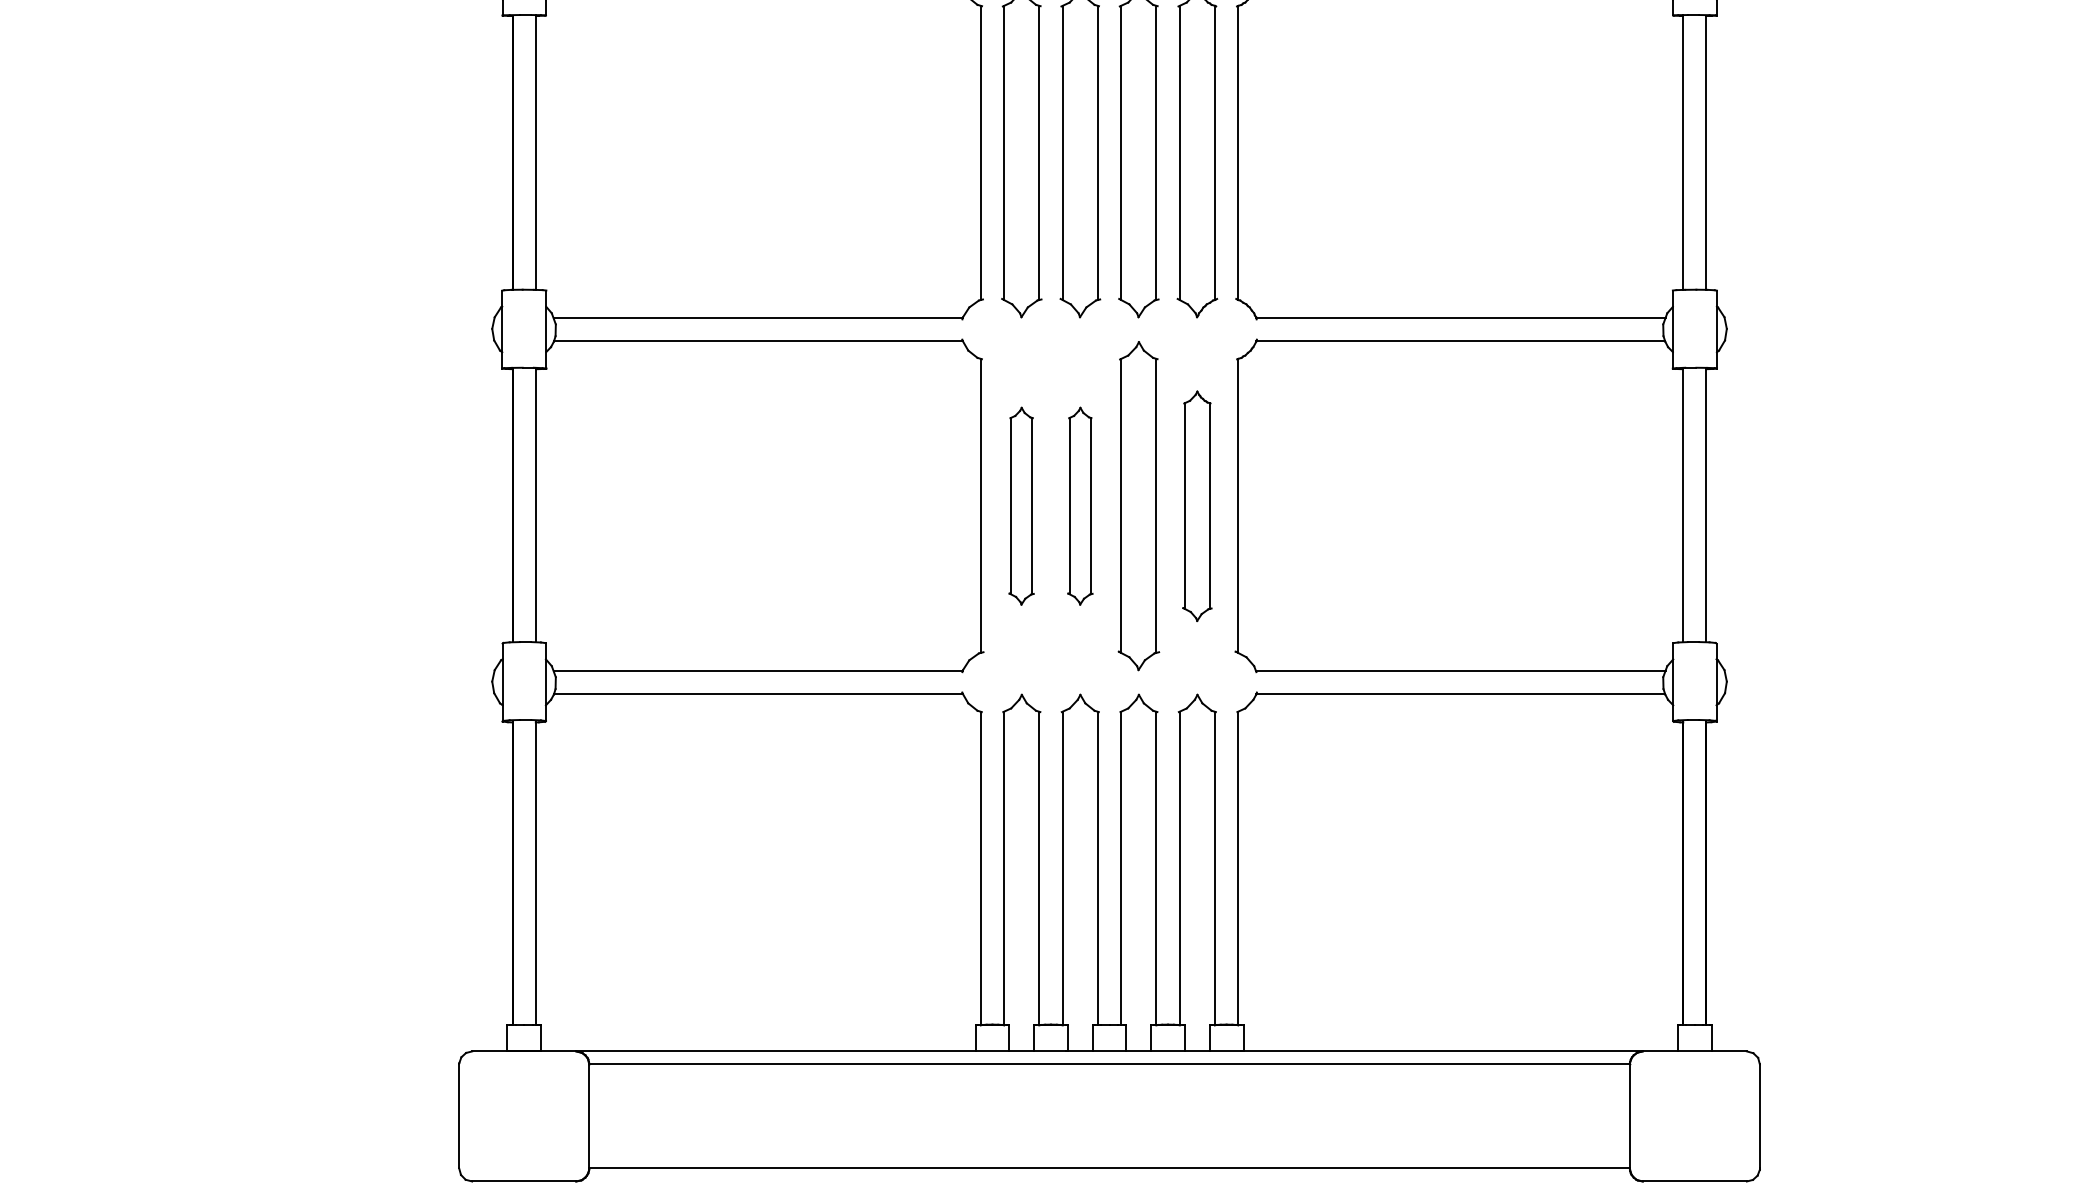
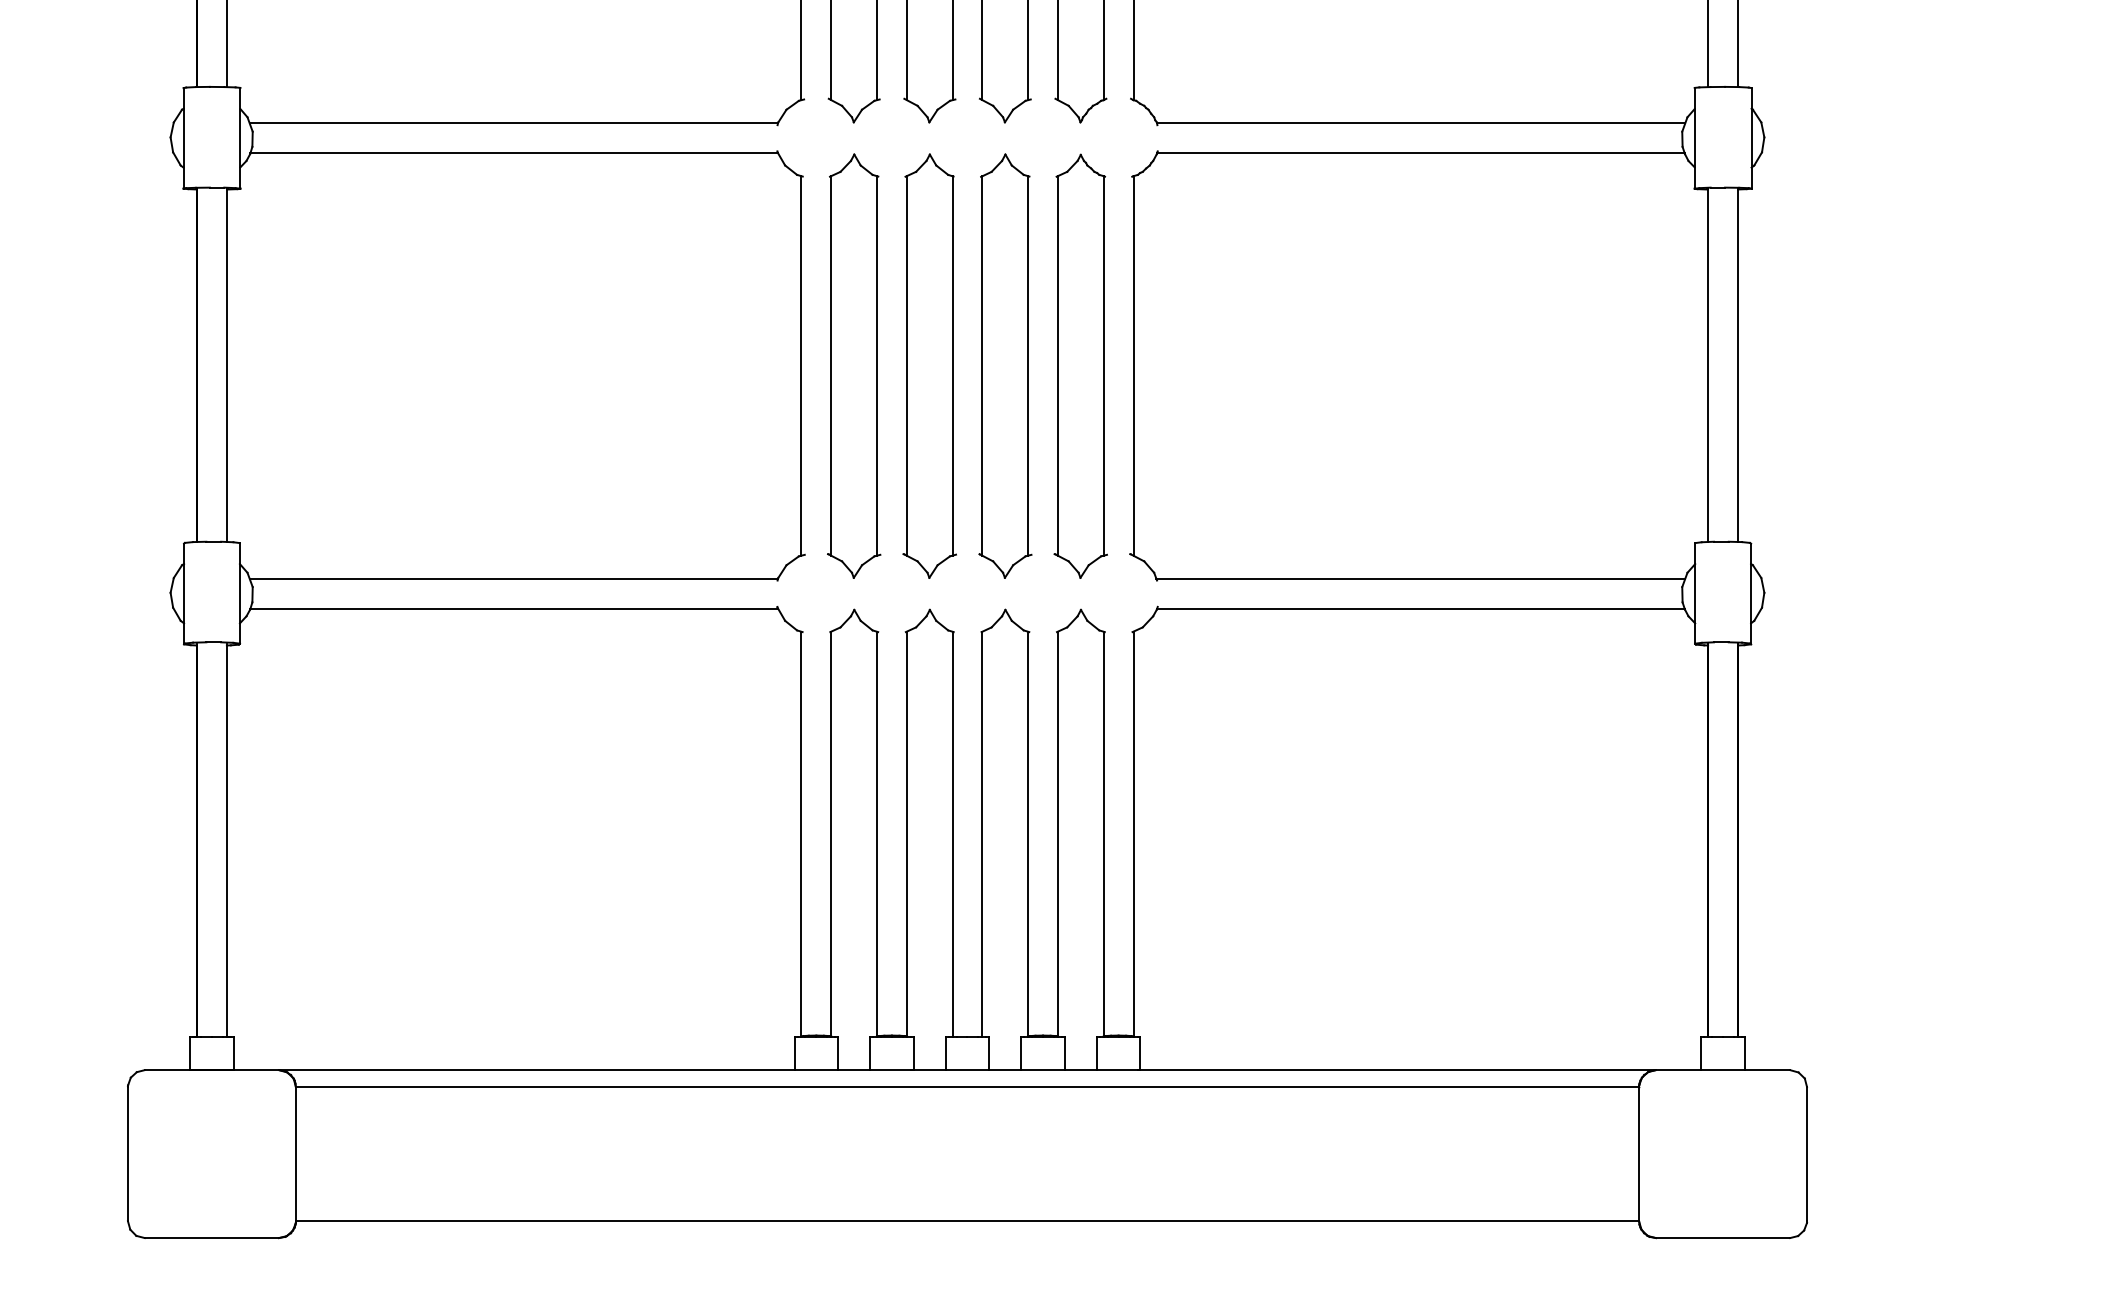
part: (1021, 506) -> (853, 366), size x1.67
part: (1080, 506) -> (929, 366), size x1.67
part: (1197, 506) -> (1081, 366), size x1.43

